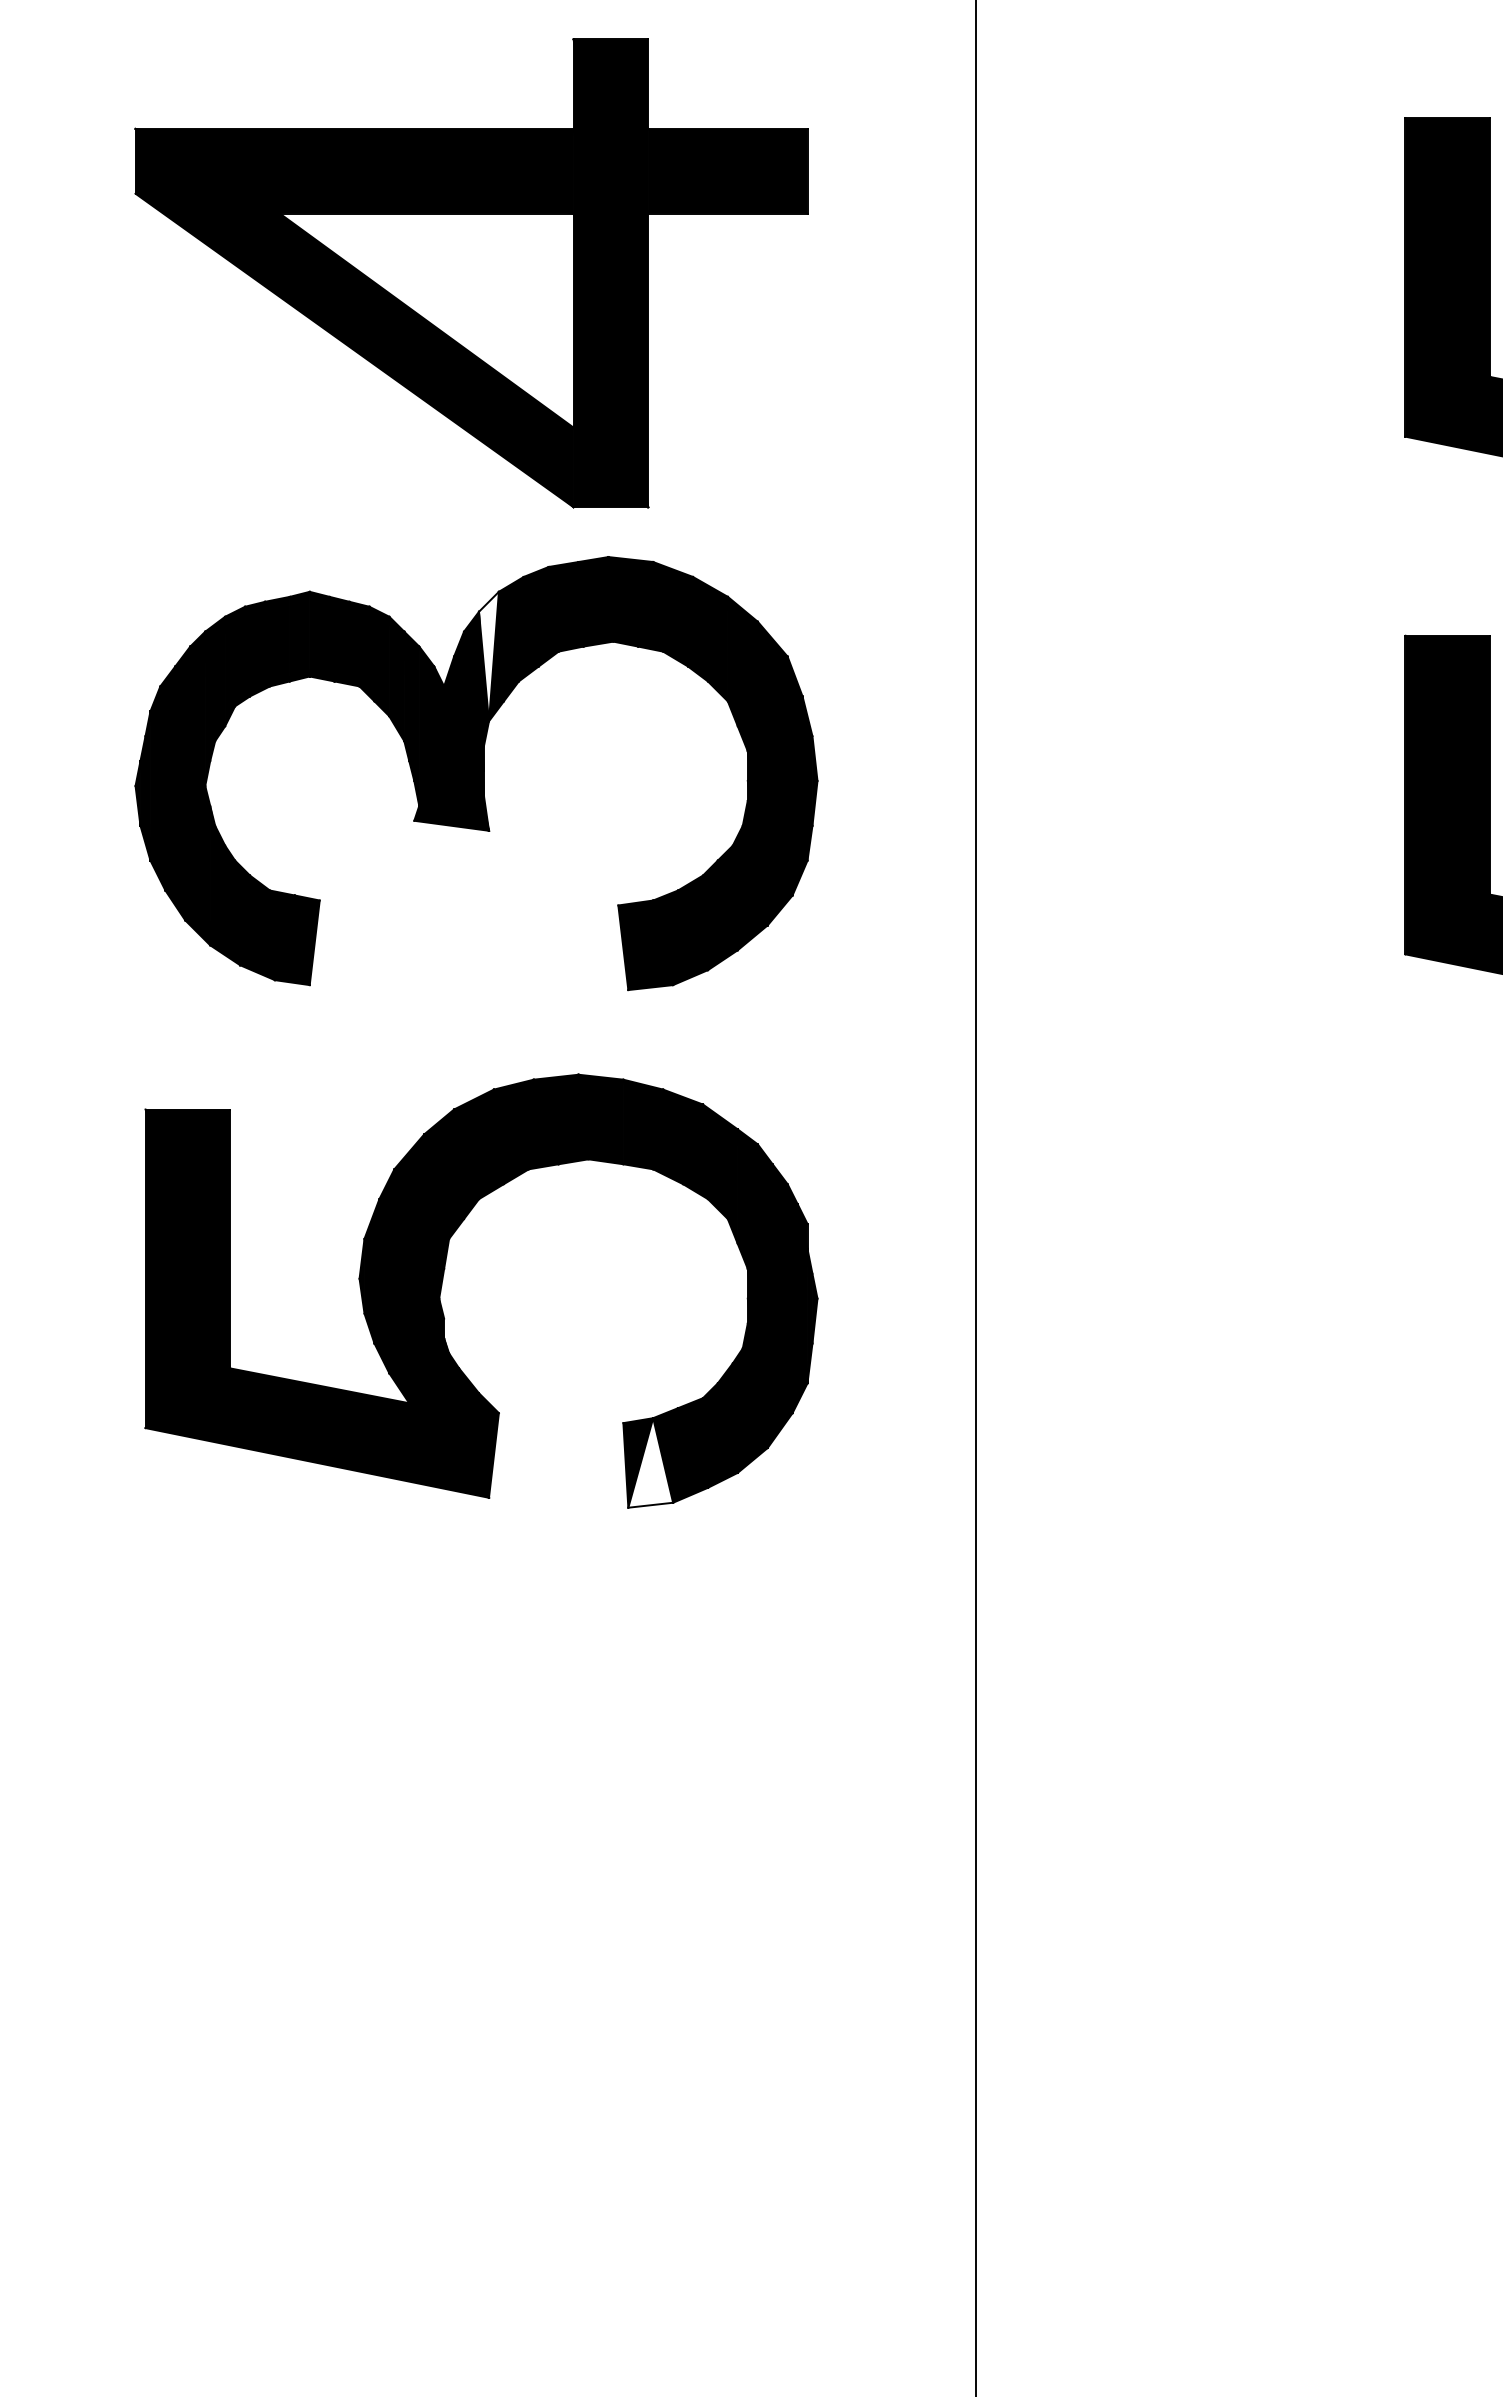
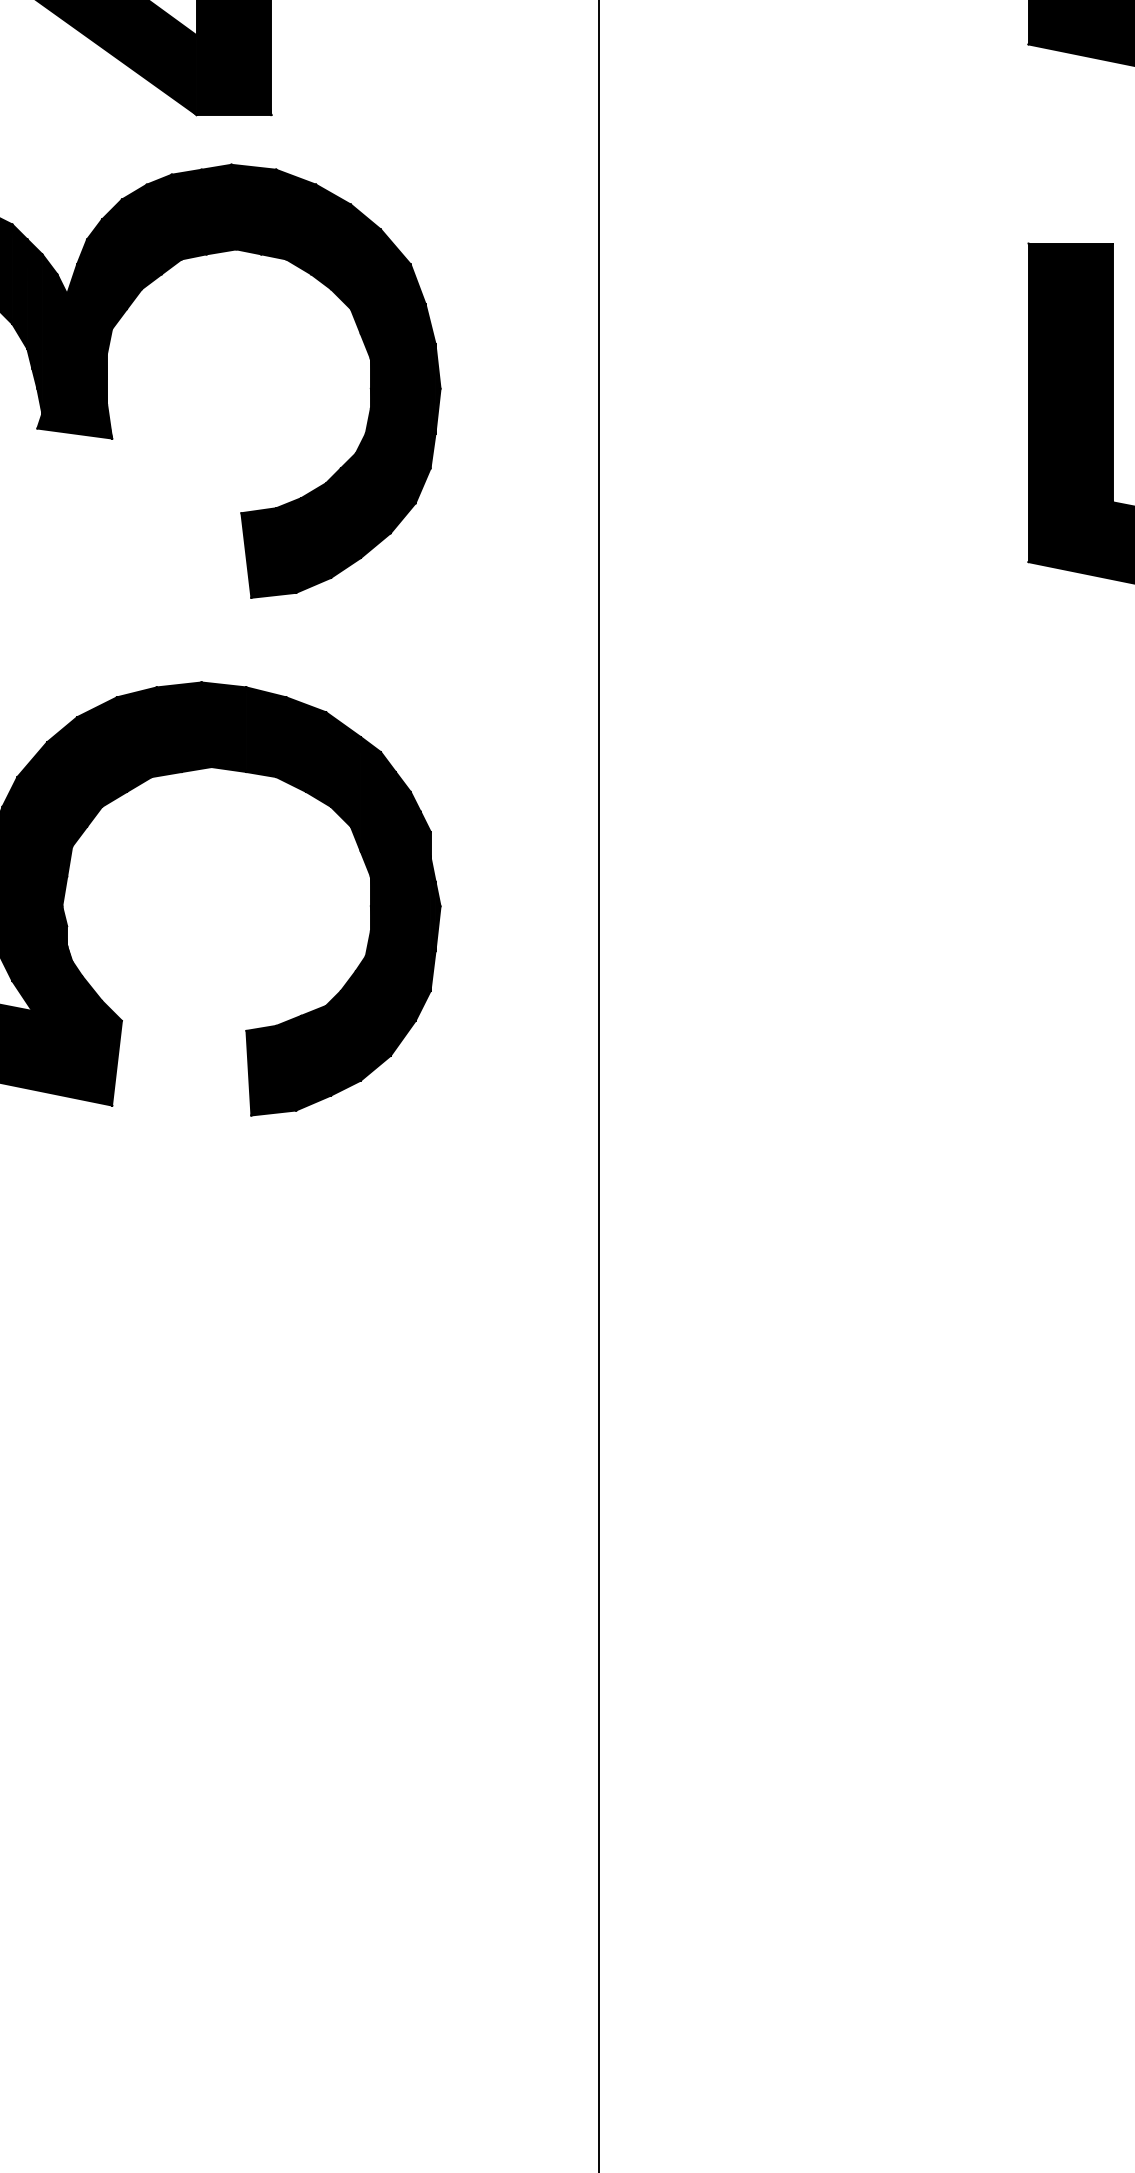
fill: (488, 656) -> (111, 264), added
fill: (650, 1462) -> (273, 1070), added

